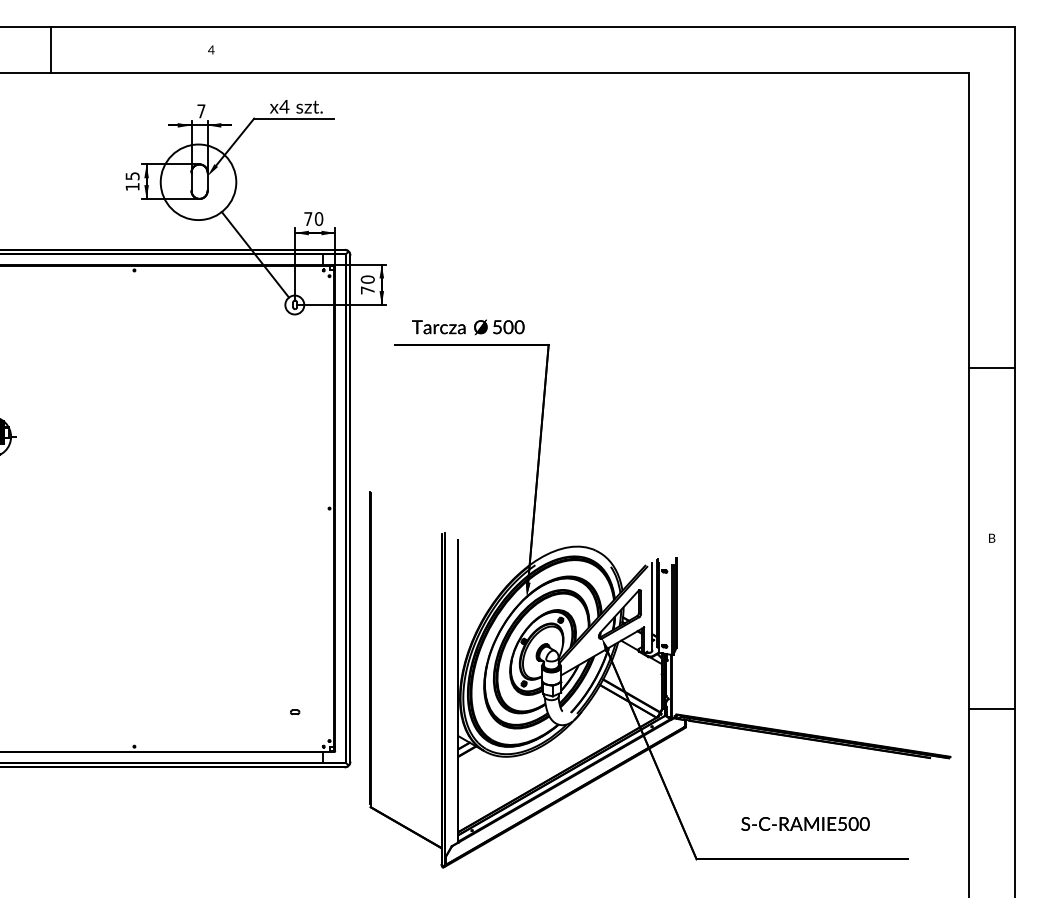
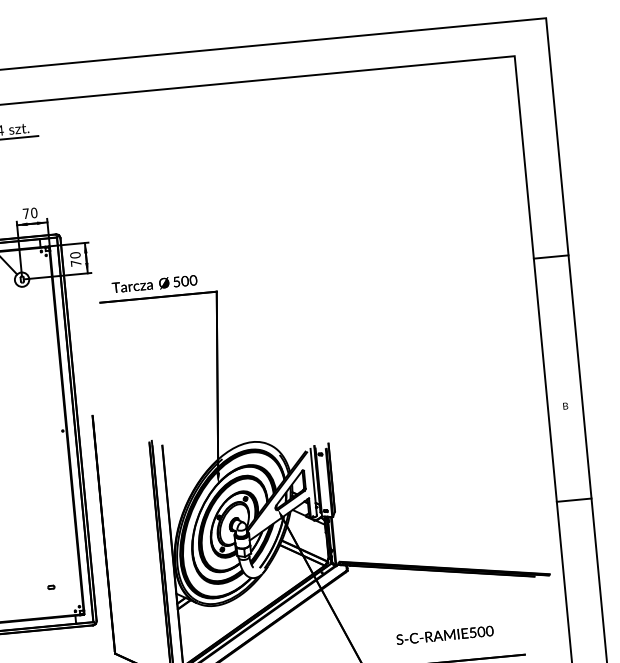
line: (991, 367) -> (551, 256), moved
line: (991, 708) -> (574, 500), moved

